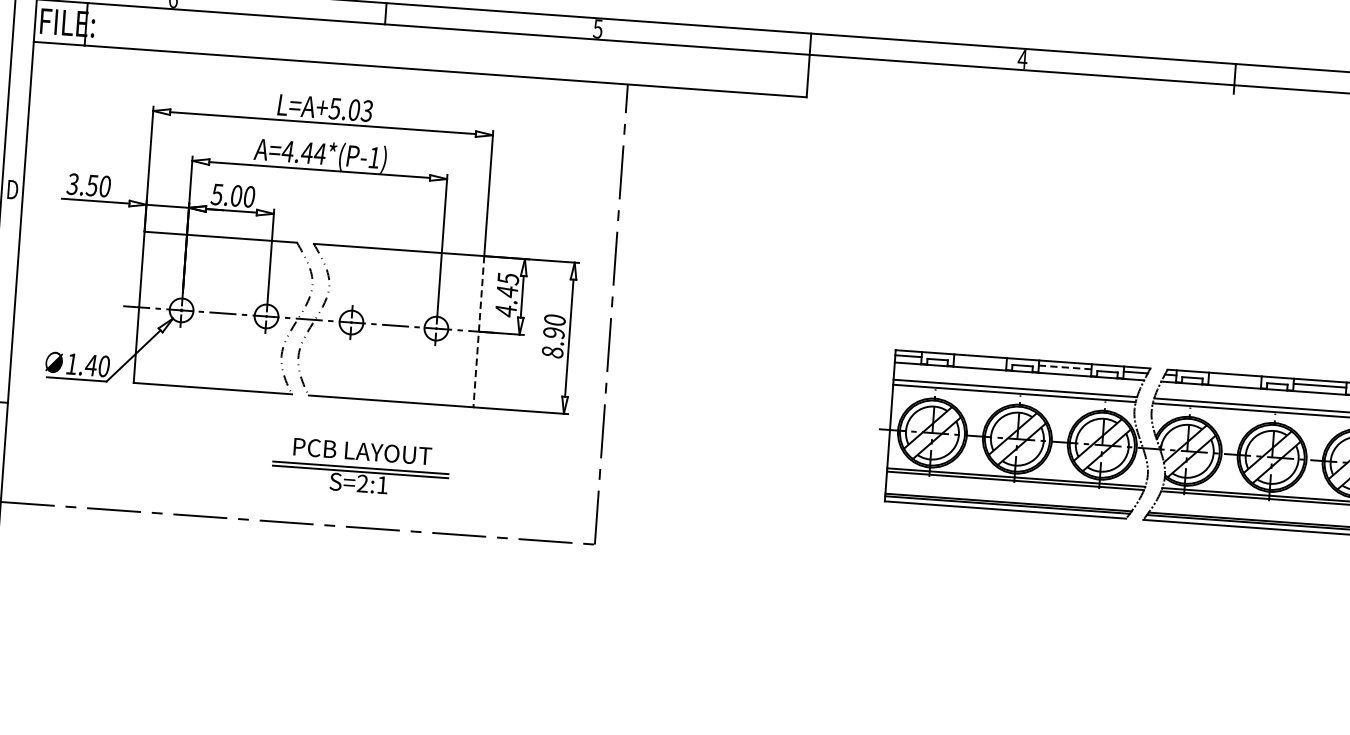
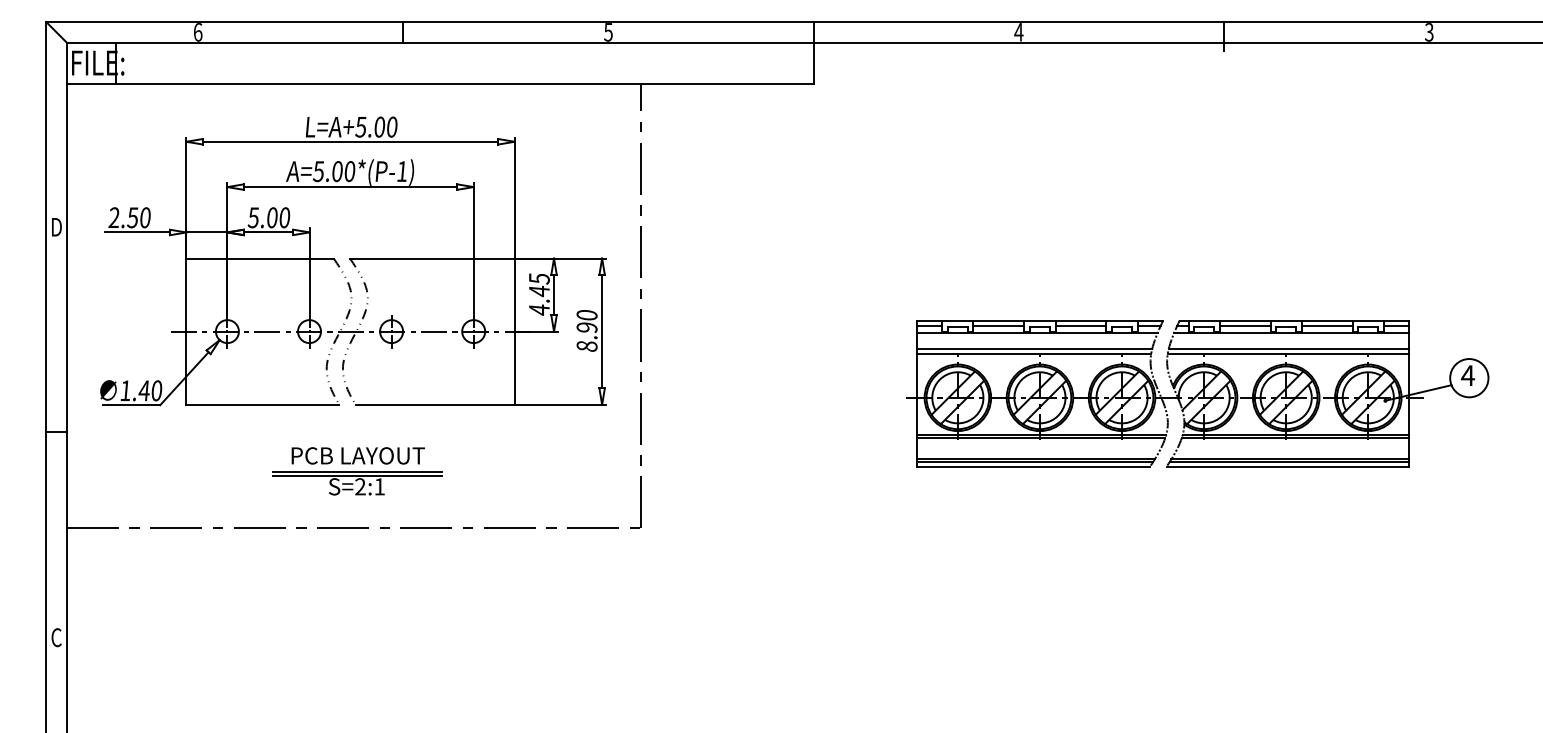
text: (366, 110) -> (391, 126), L=A+5.03 -> L=A+5.00
text: (303, 152) -> (333, 171), A=4.44*(P-1) -> A=5.00*(P-1)
text: (72, 183) -> (113, 217), 3.50 -> 2.50
line: (478, 332) -> (514, 332), dashed -> solid
line: (979, 361) -> (998, 325), added
line: (1065, 367) -> (1081, 325), dashed -> solid
line: (1234, 379) -> (1244, 325), added
part: (360, 467) -> (357, 471), moved

